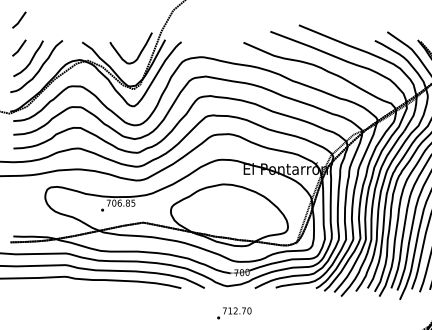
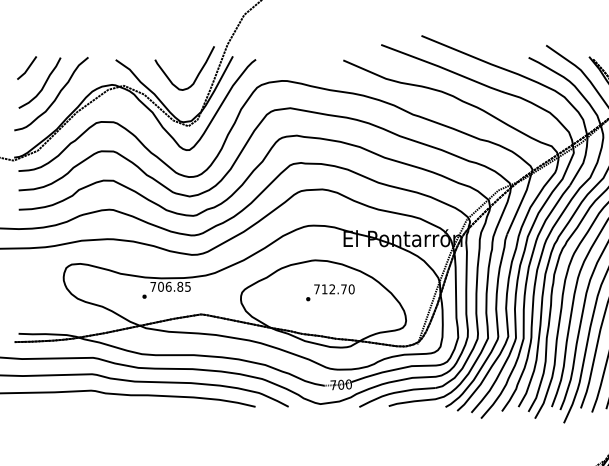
line: (19, 19) -> (27, 27), removed
text: (234, 313) -> (330, 292), moved

